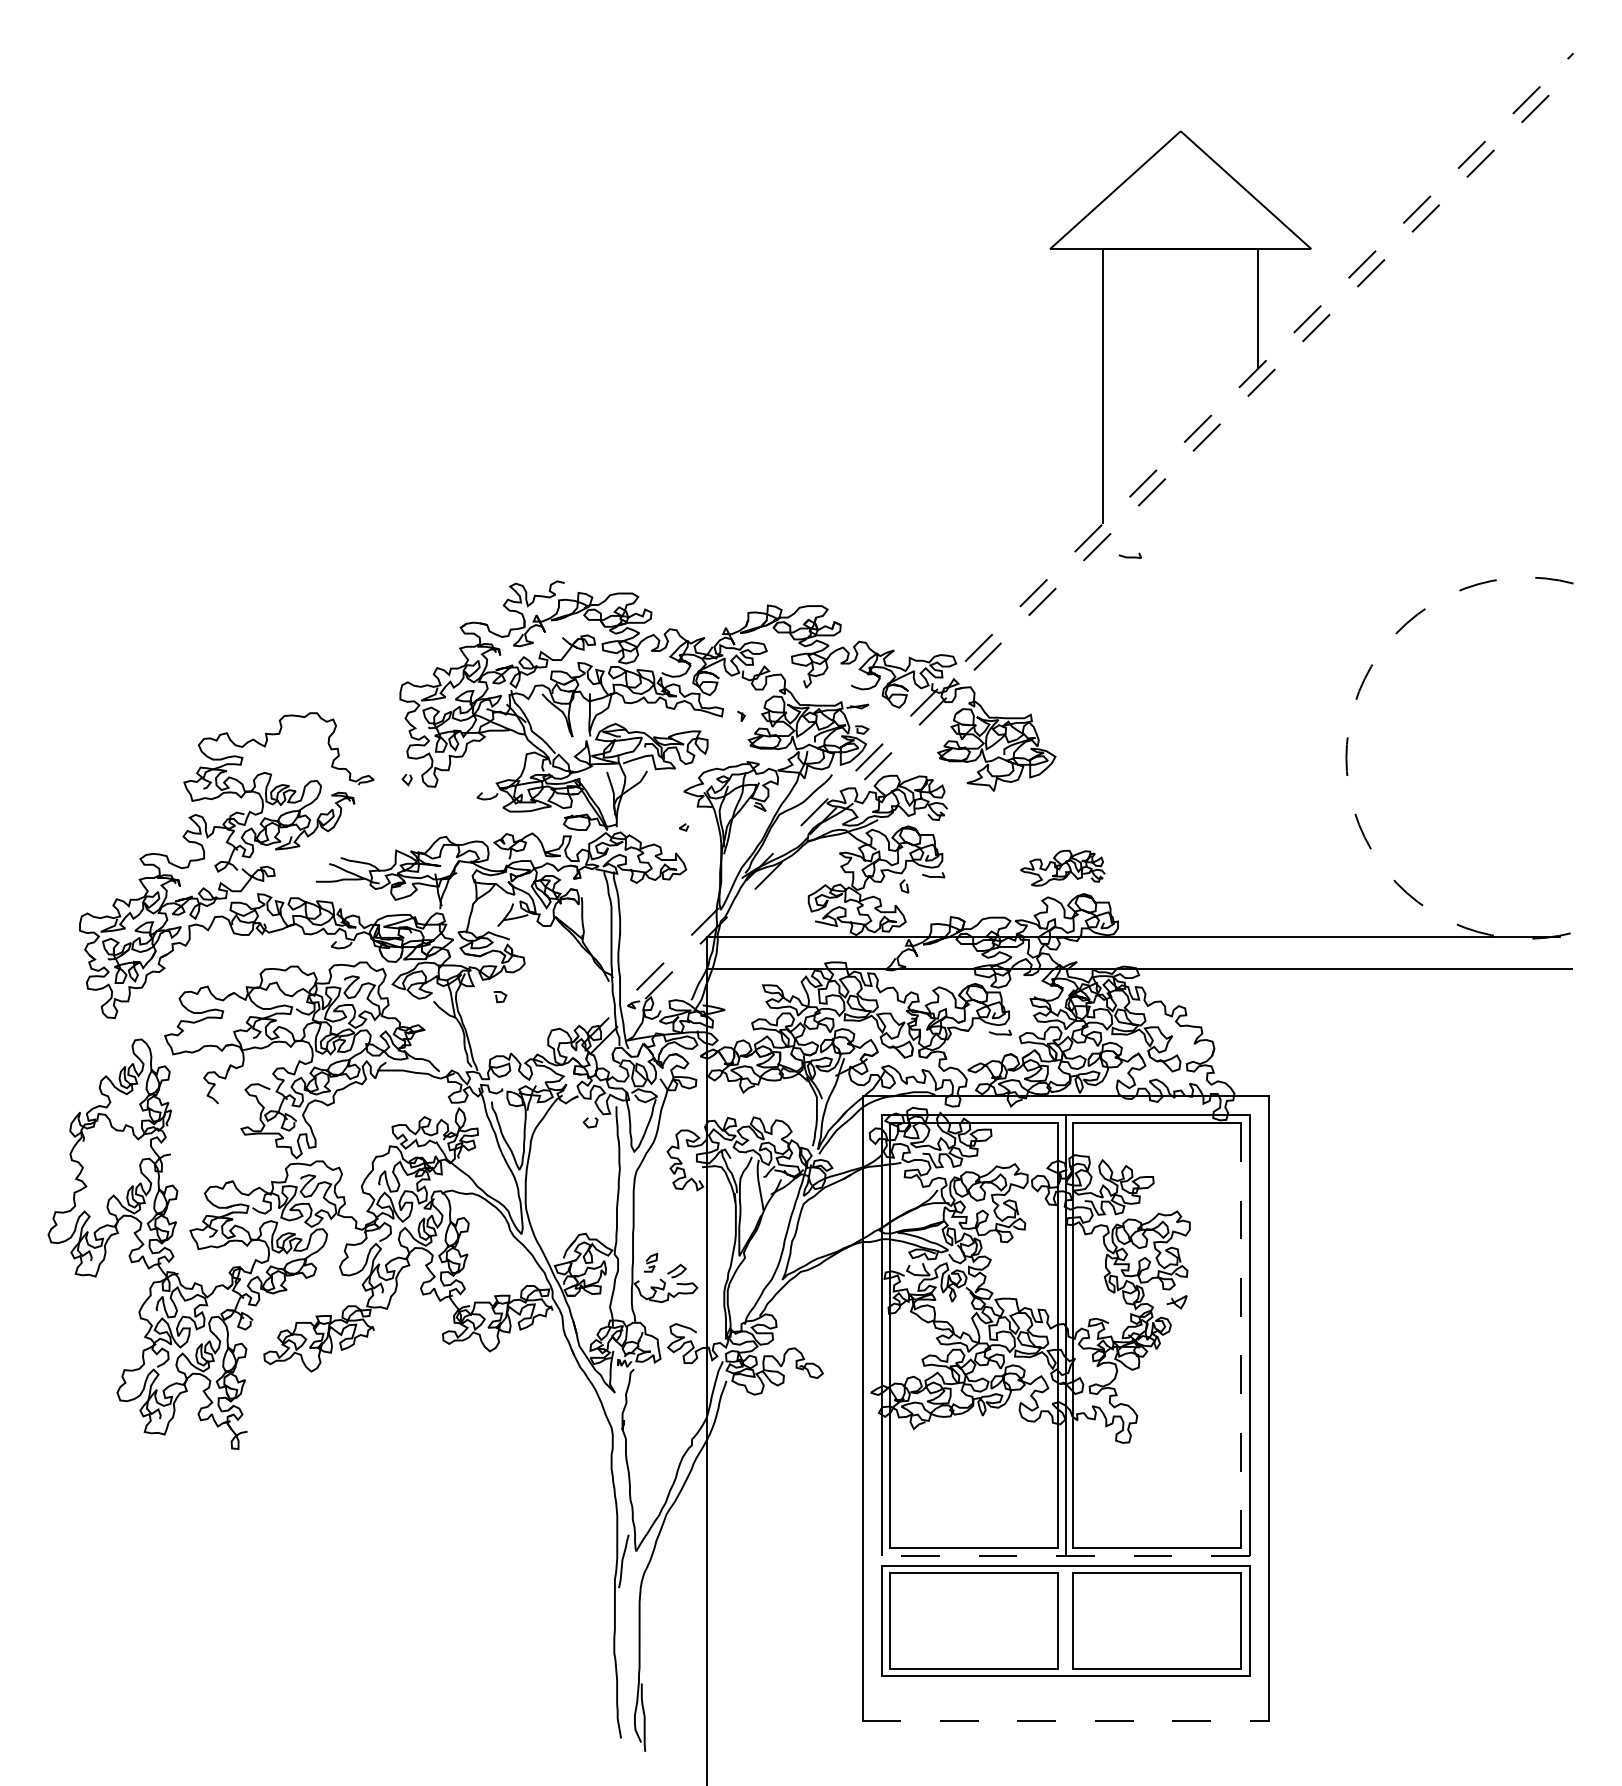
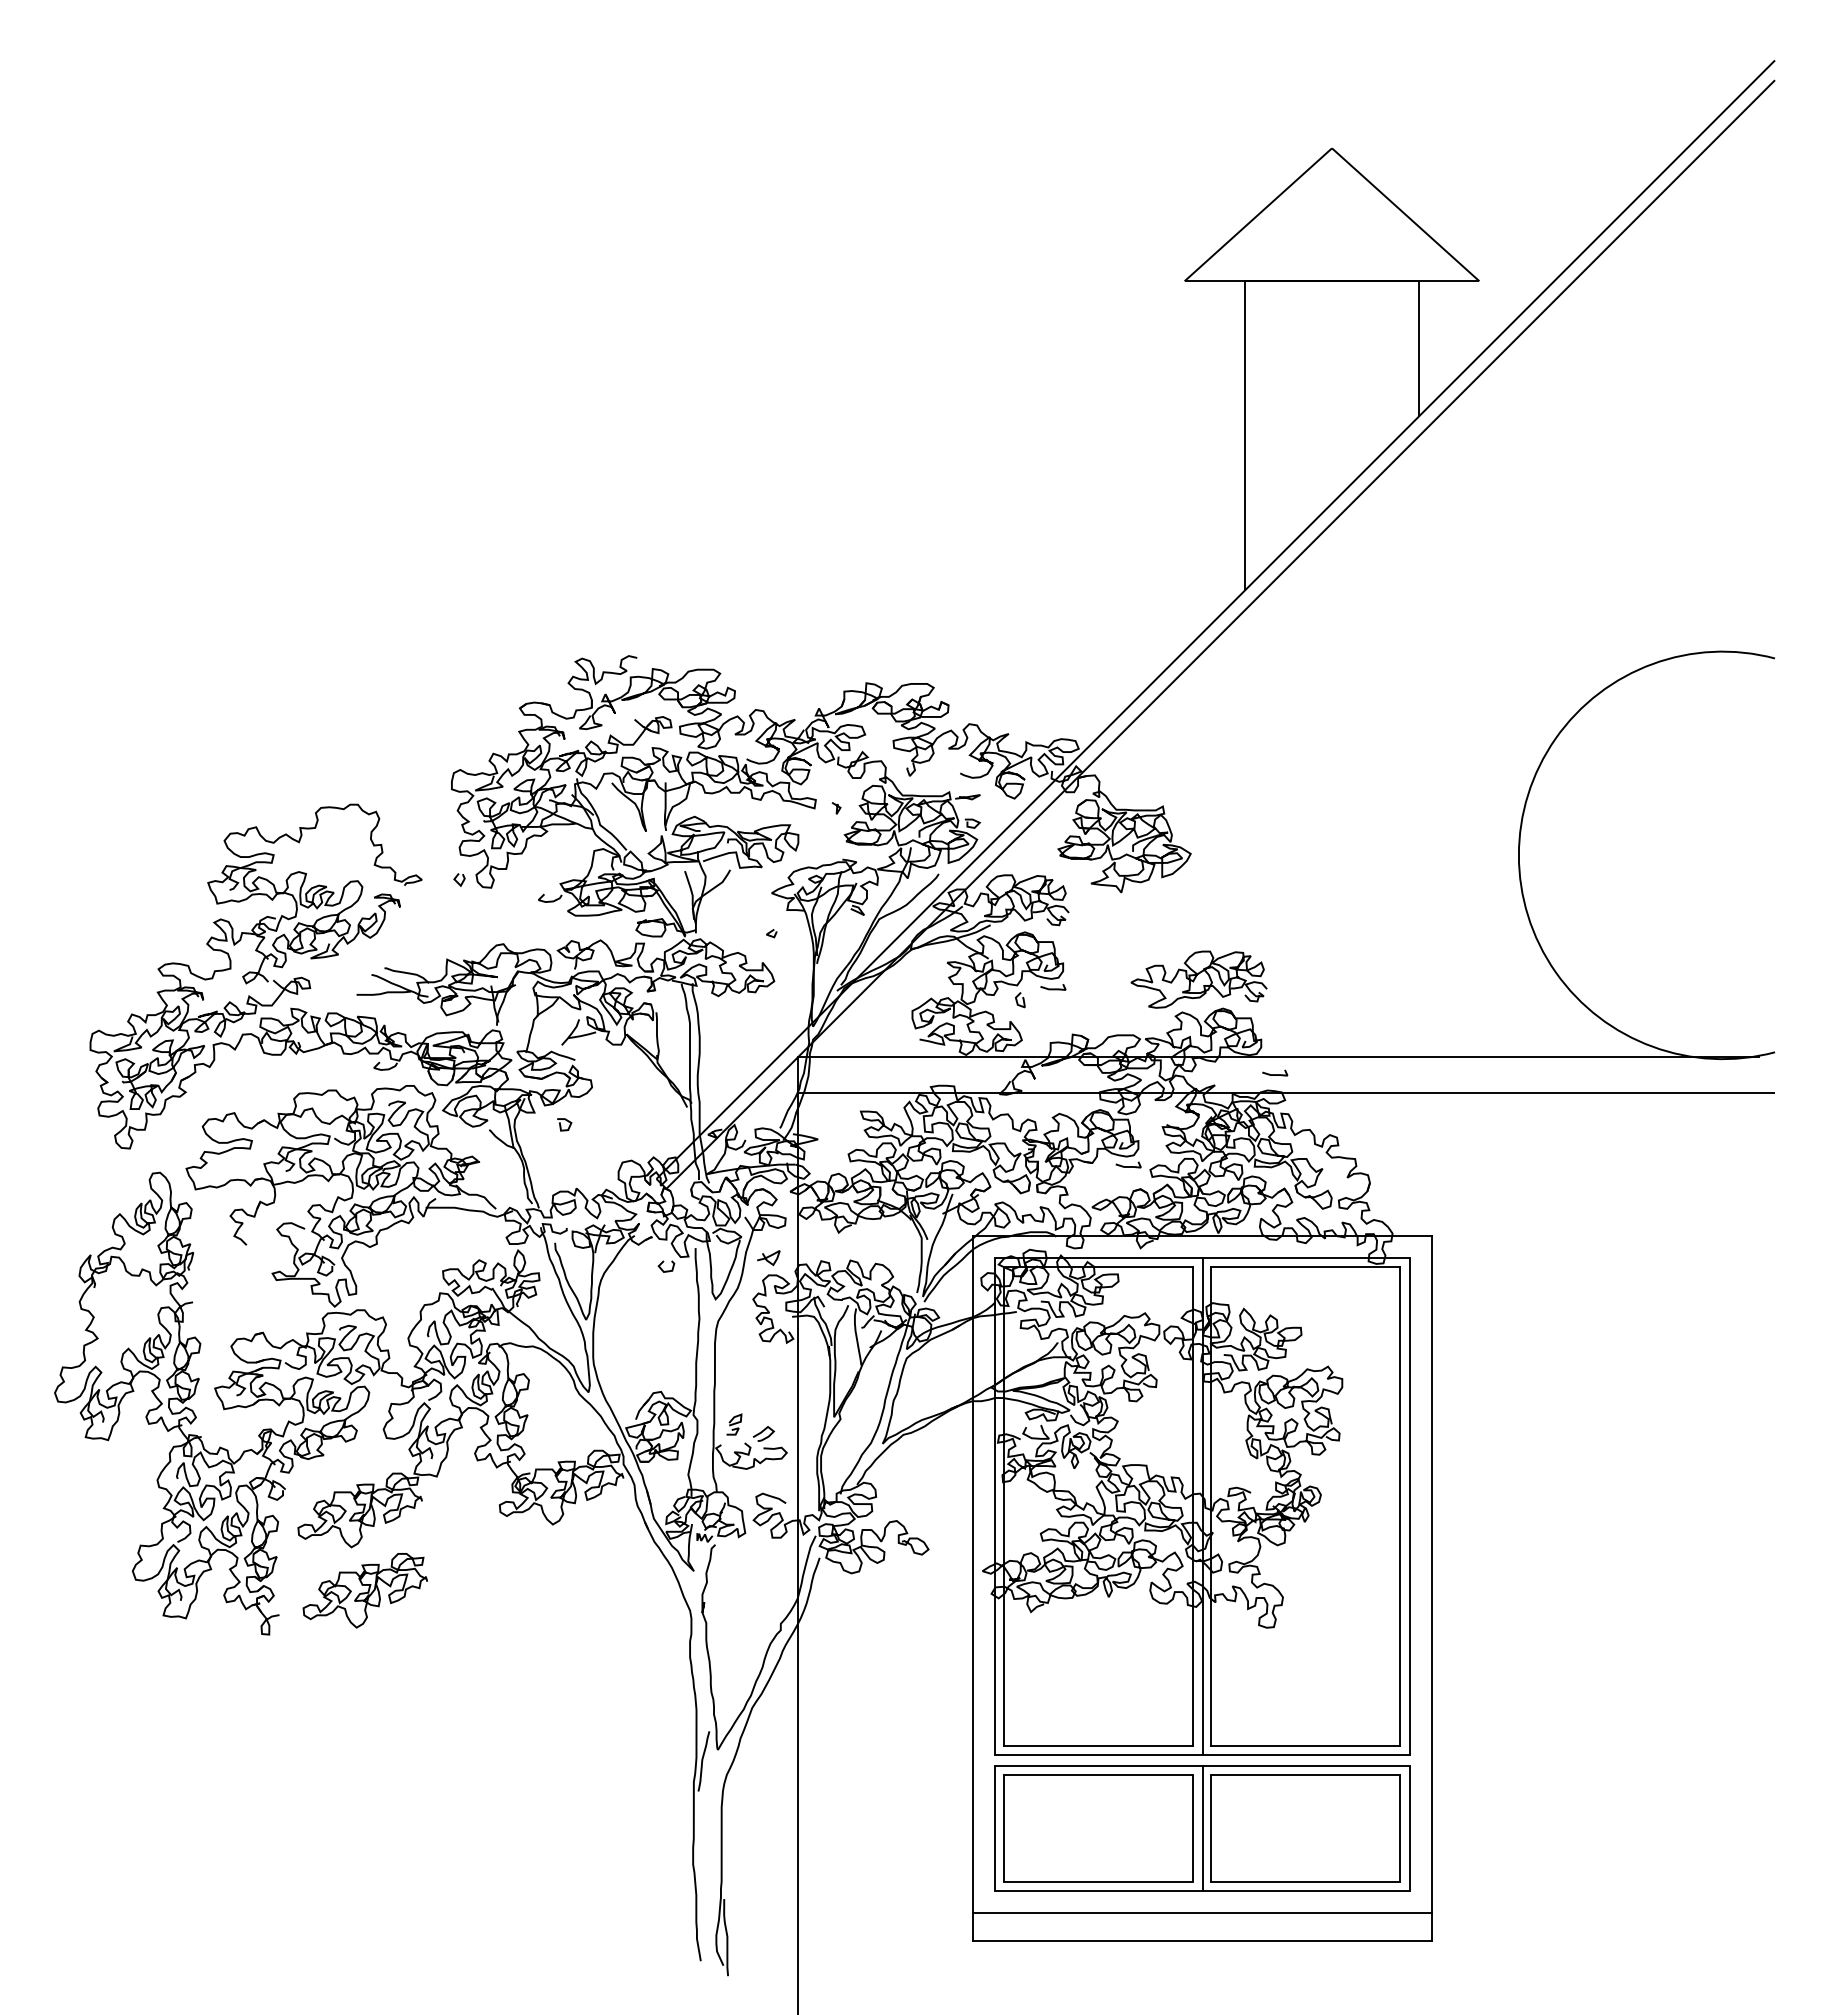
line: (1077, 548) -> (1215, 619), dashed -> solid
line: (1130, 556) -> (1275, 1074), moved
line: (1081, 562) -> (1220, 634), dashed -> solid
arc: (1346, 758) -> (1518, 855), dashed -> solid
part: (1062, 868) -> (1198, 979), size x1.43
curve: (1176, 1301) -> (768, 1257), moved
line: (1240, 1335) -> (1399, 1506), dashed -> solid
curve: (322, 1411) -> (364, 1592), added
line: (1065, 1556) -> (1201, 1755), dashed -> solid
line: (1066, 1620) -> (1203, 1828), added
line: (1065, 1695) -> (1202, 1912), added
line: (1065, 1721) -> (1202, 1941), dashed -> solid

